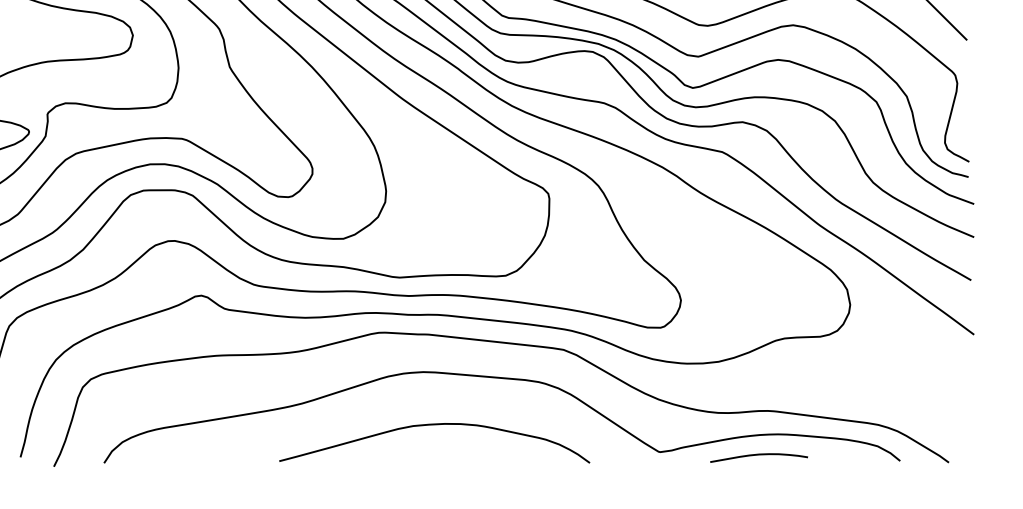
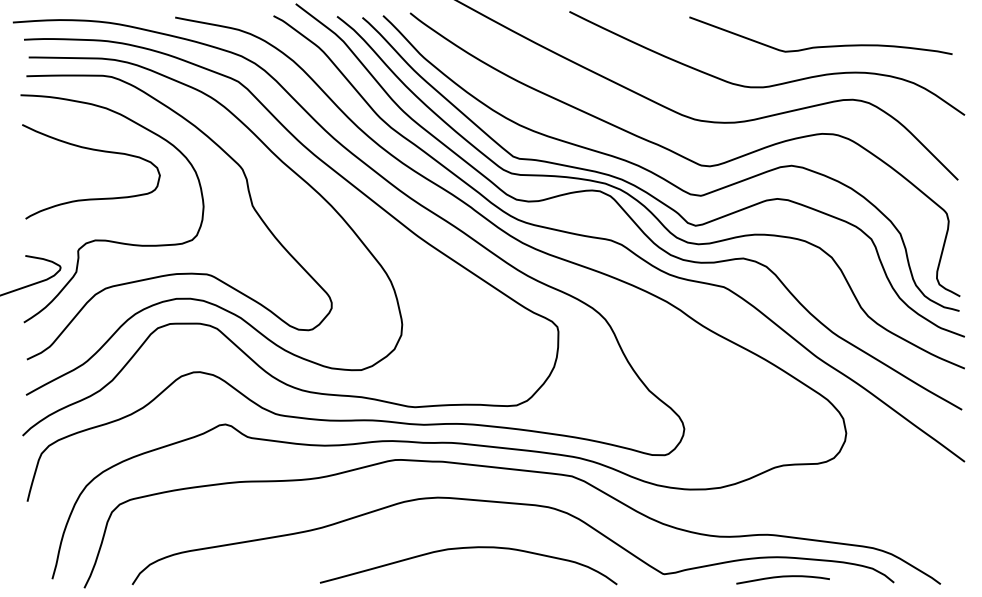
curve: (434, 425) -> (468, 548), moved
curve: (758, 455) -> (782, 577), moved

